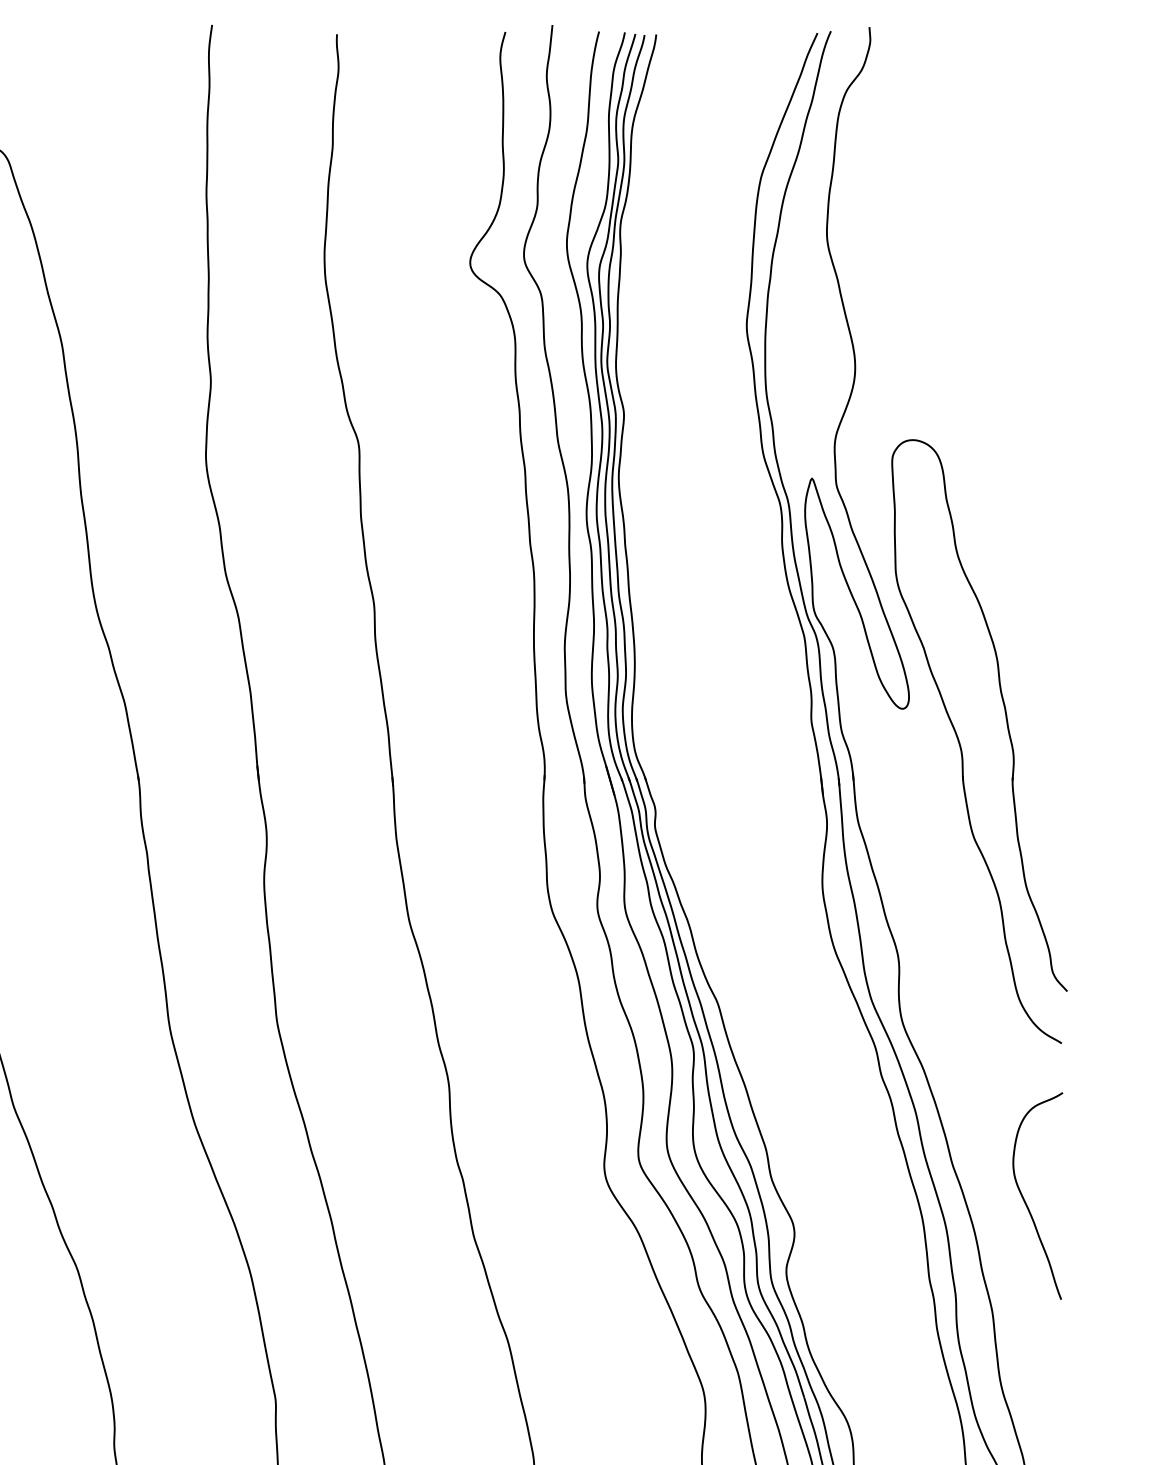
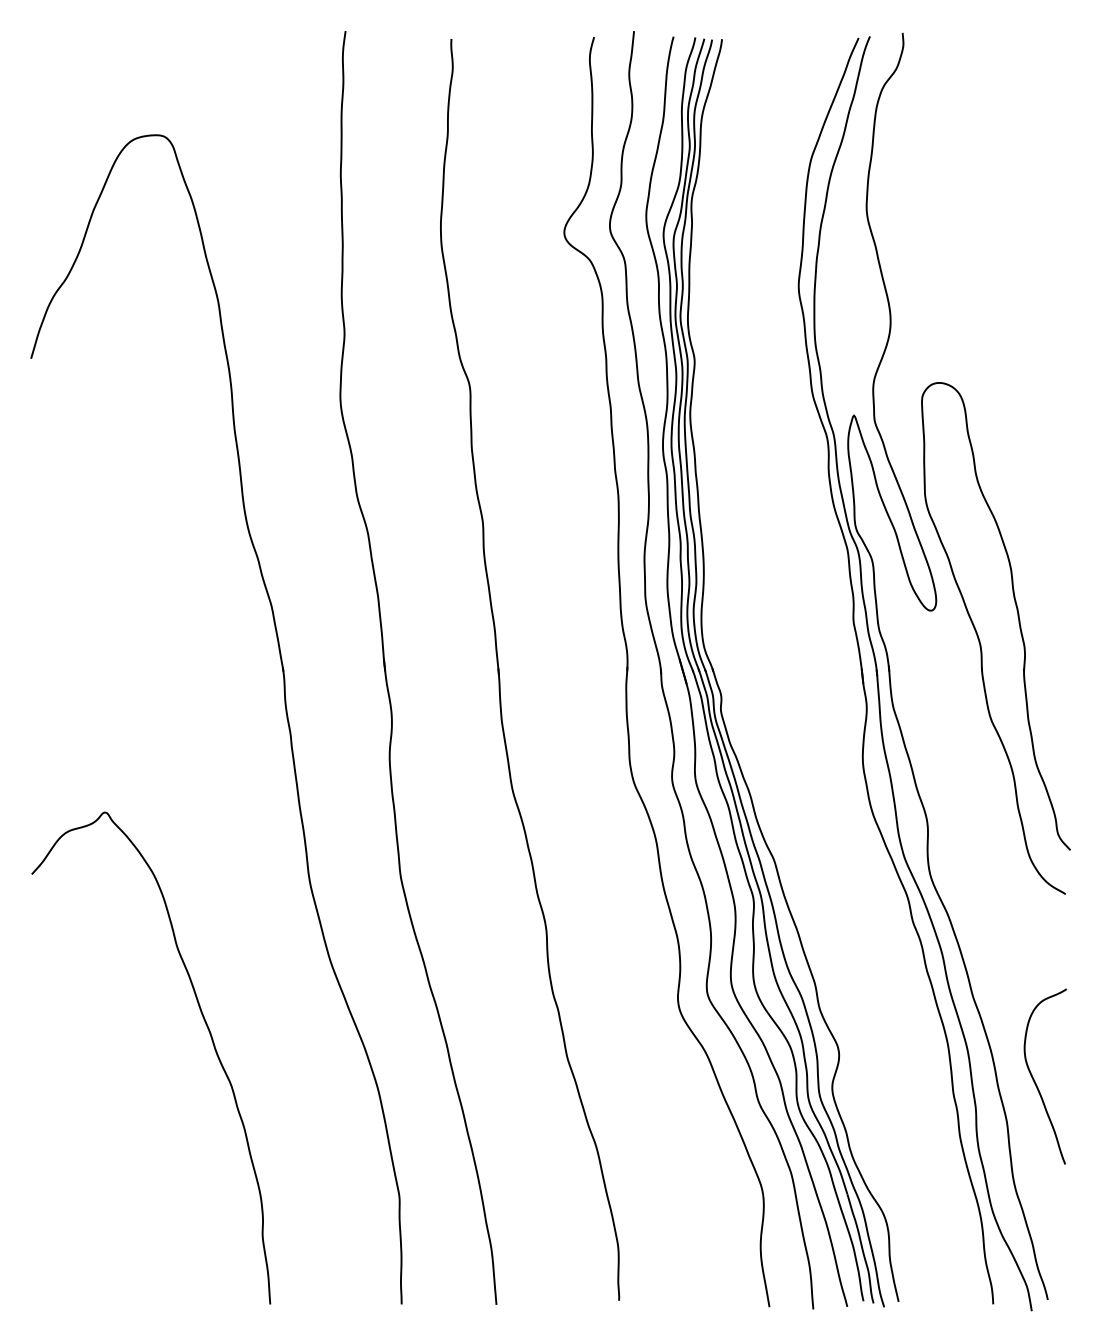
curve: (1026, 1201) -> (1035, 1081), moved

